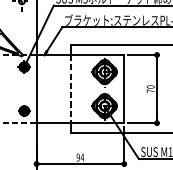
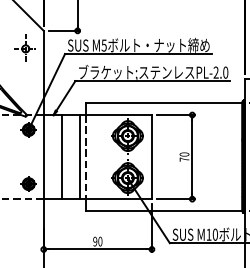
line: (50, 89) -> (61, 157), added
line: (65, 89) -> (79, 157), added
text: (82, 157) -> (100, 241), 94 -> 90

